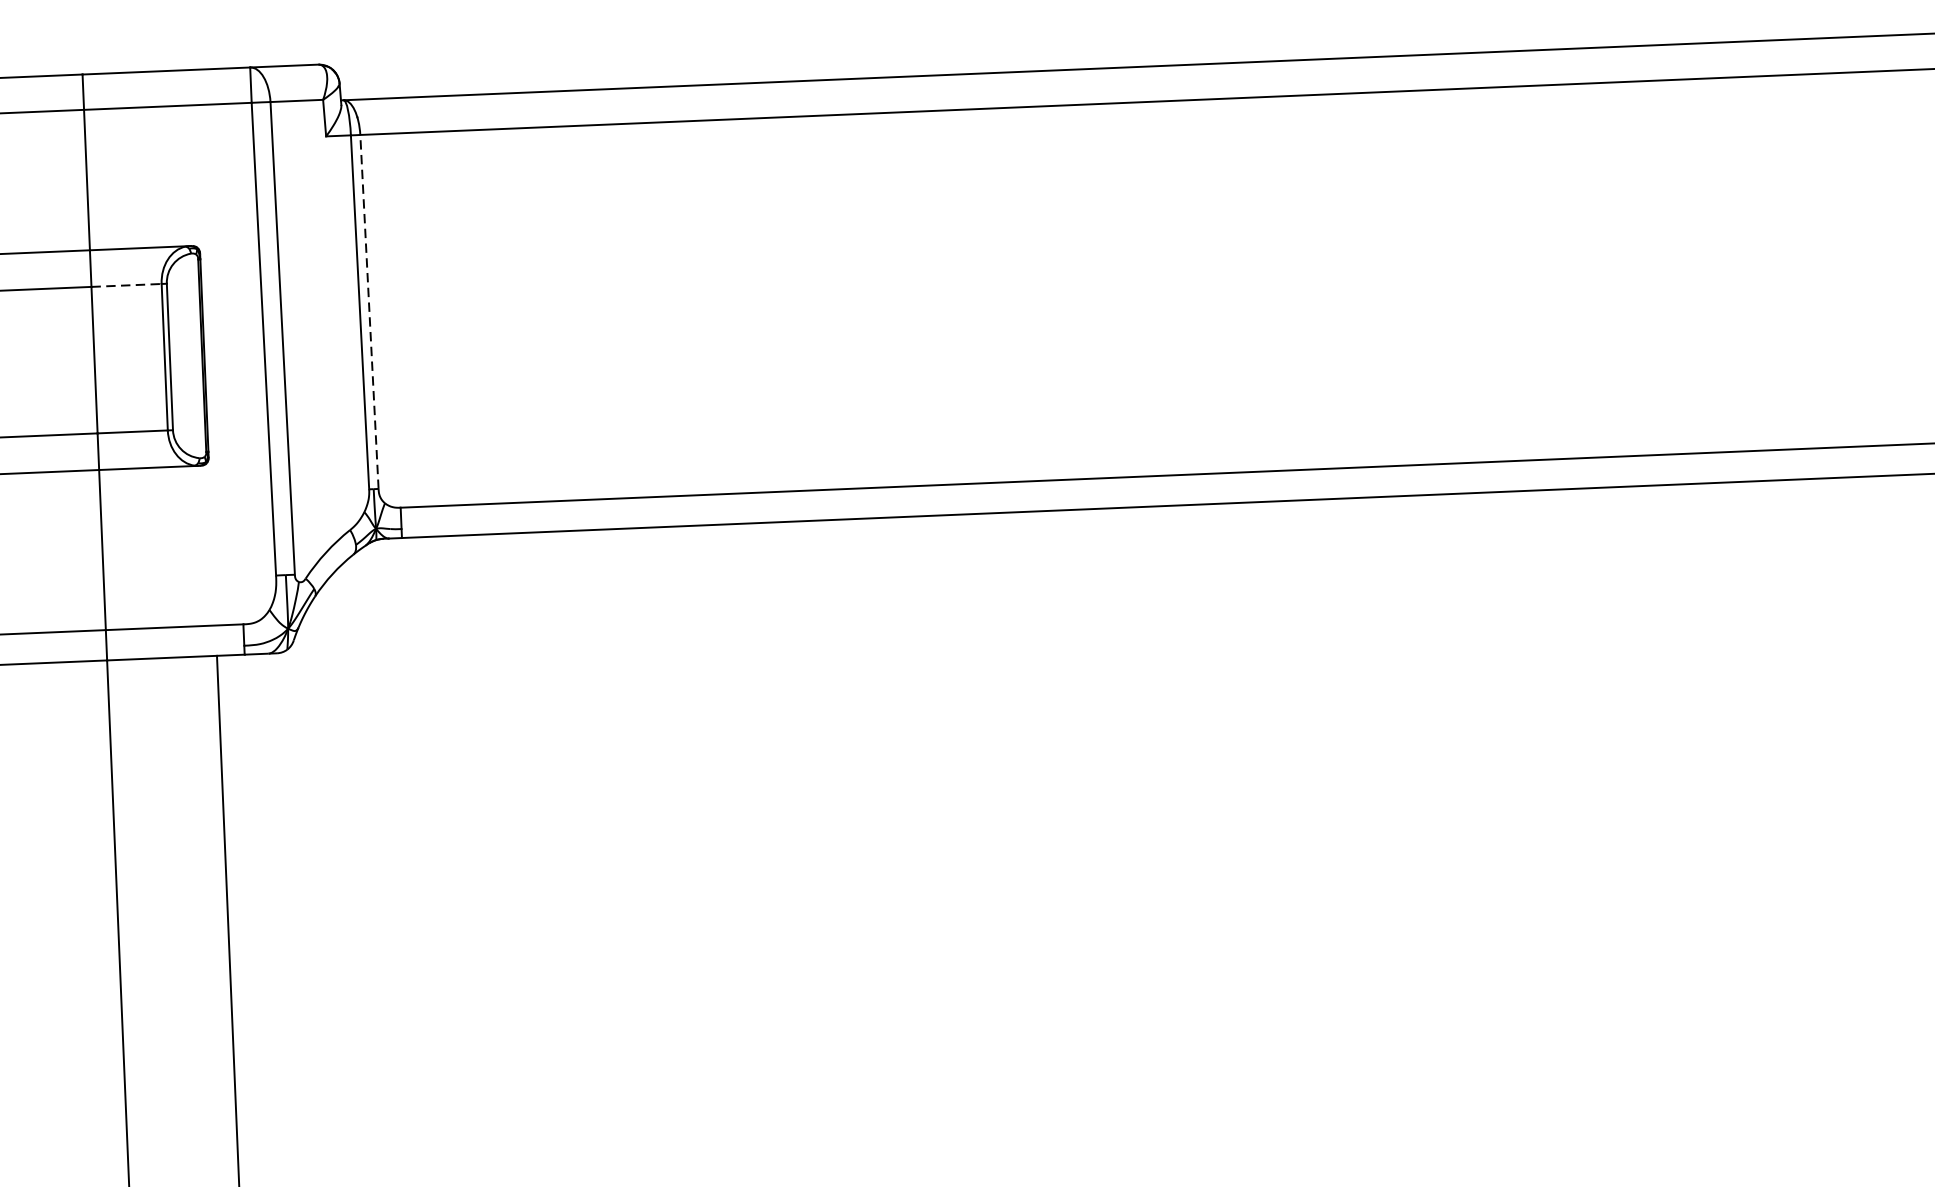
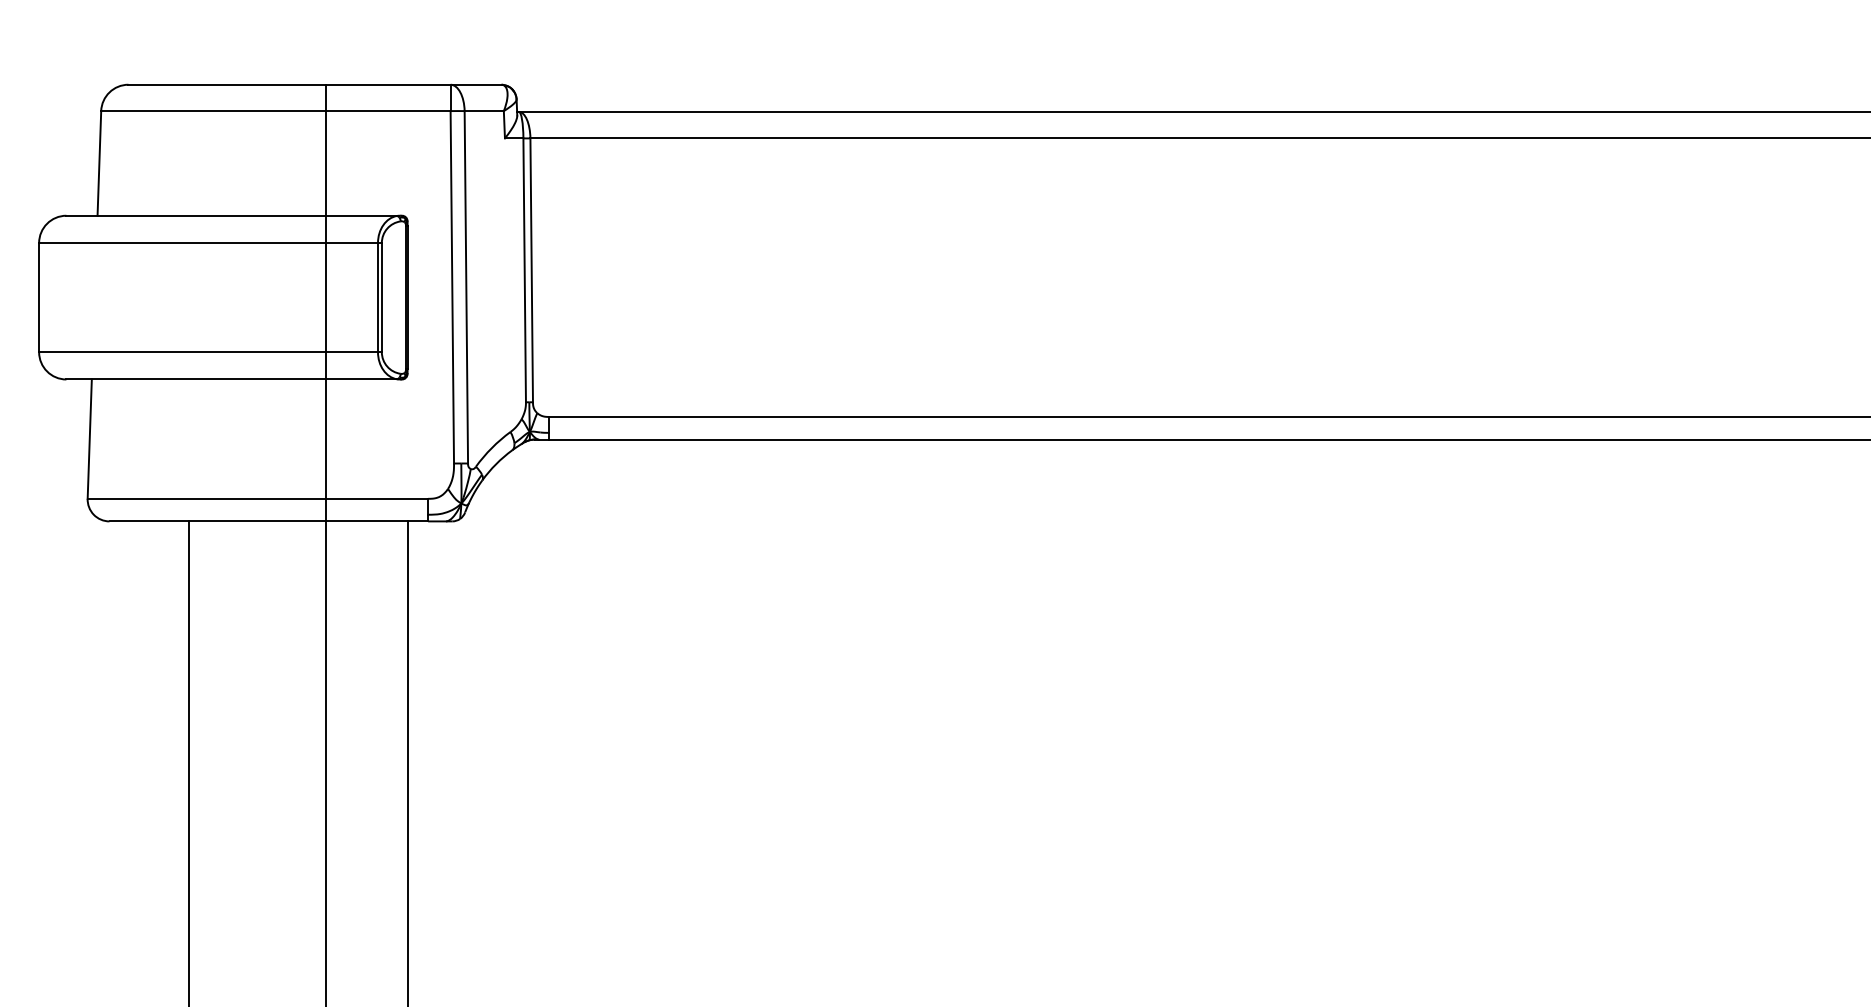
line: (127, 286) -> (352, 243), dashed -> solid
line: (369, 312) -> (531, 270), dashed -> solid

